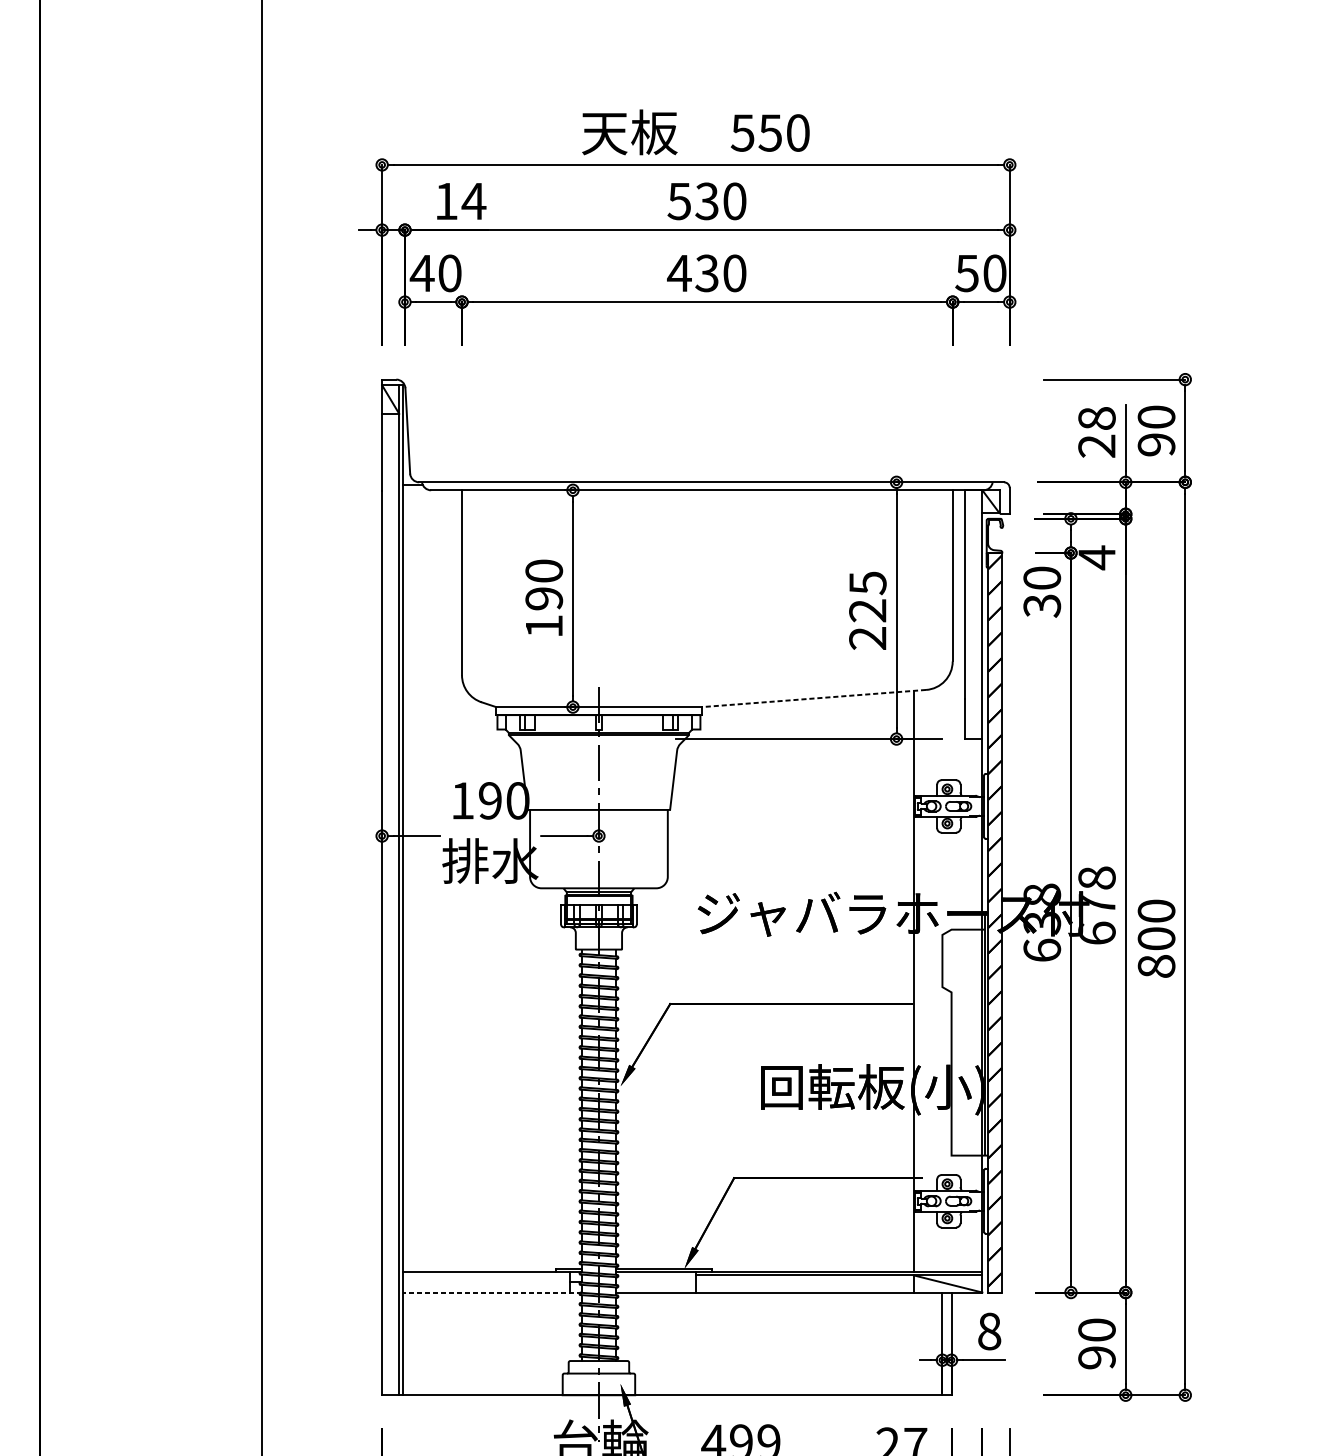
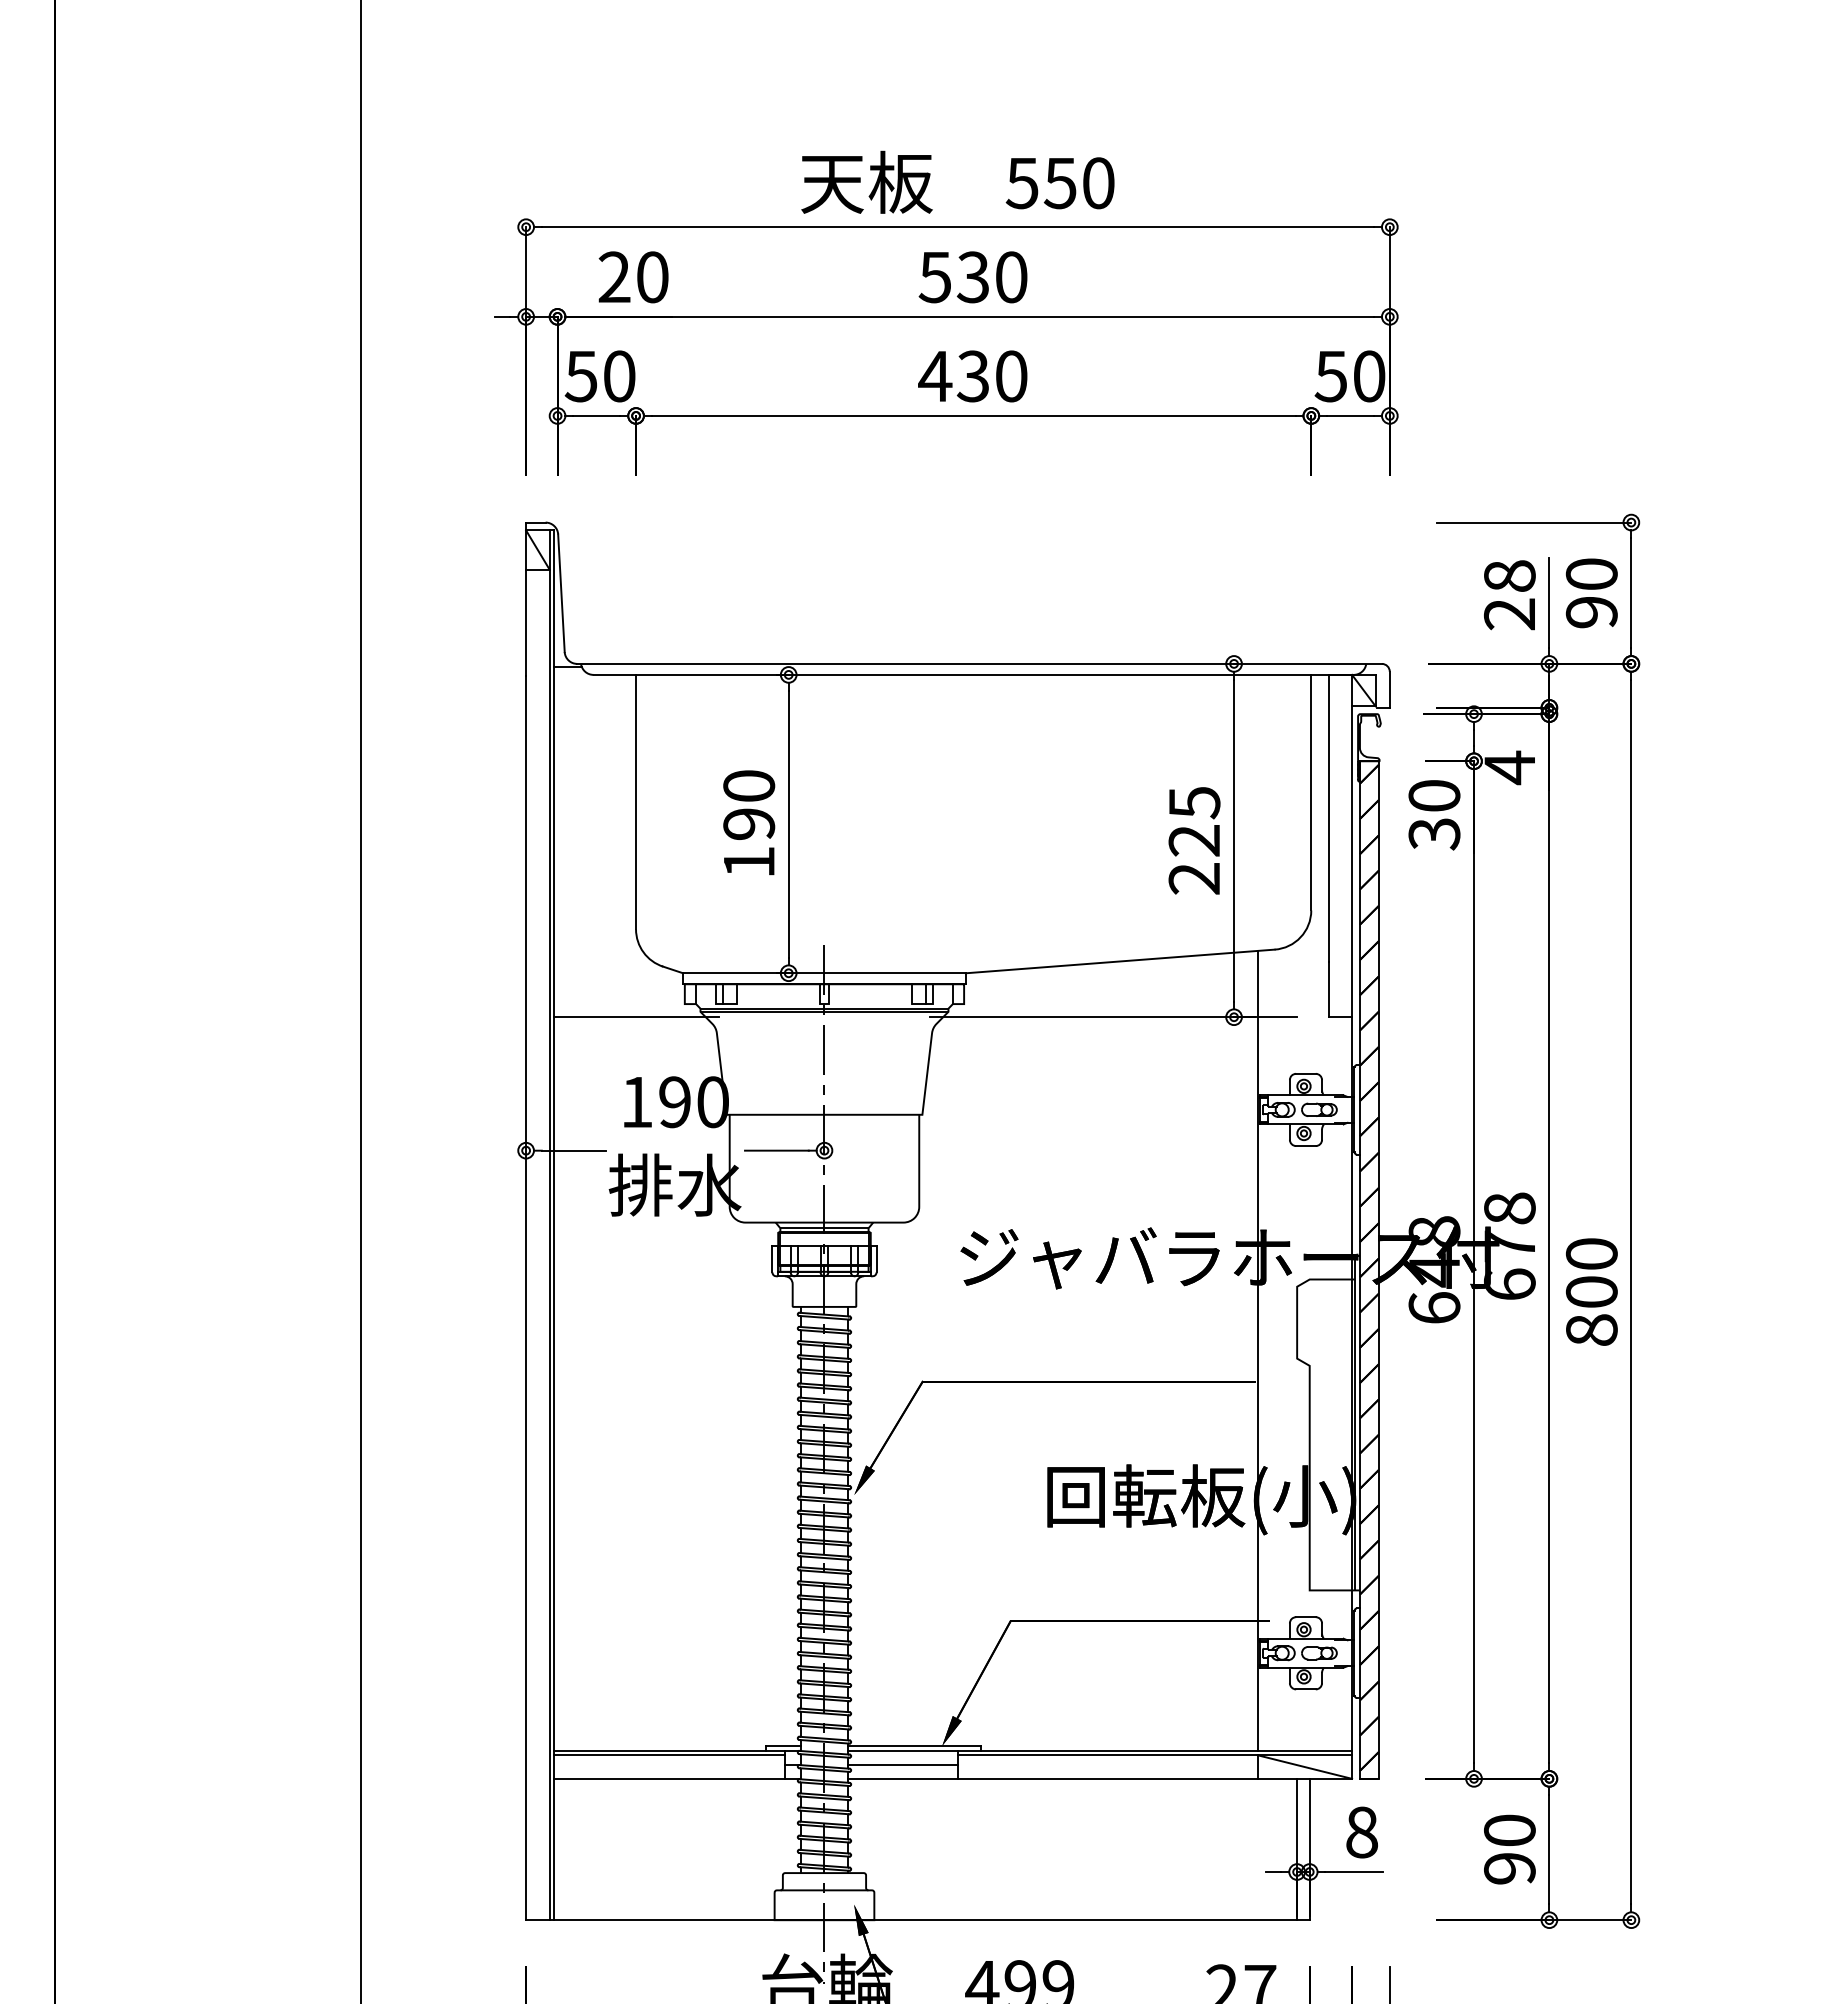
text: (460, 201) -> (633, 277), 14 -> 20
text: (422, 273) -> (581, 376), 40 -> 50
line: (814, 698) -> (1120, 961), dashed -> solid
line: (462, 739) -> (636, 1017), added
text: (1042, 923) -> (1434, 1270), 638 -> 648
line: (486, 1275) -> (669, 1755), added
line: (655, 1282) -> (902, 1764), added
line: (492, 1292) -> (677, 1778), dashed -> solid

